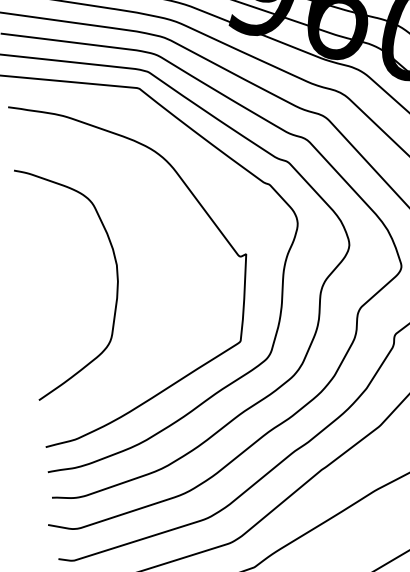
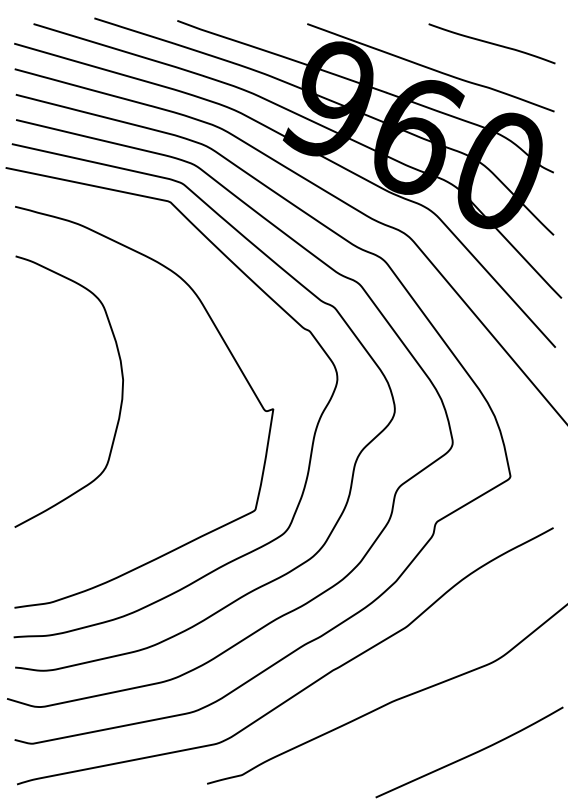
curve: (116, 275) -> (121, 391), moved

